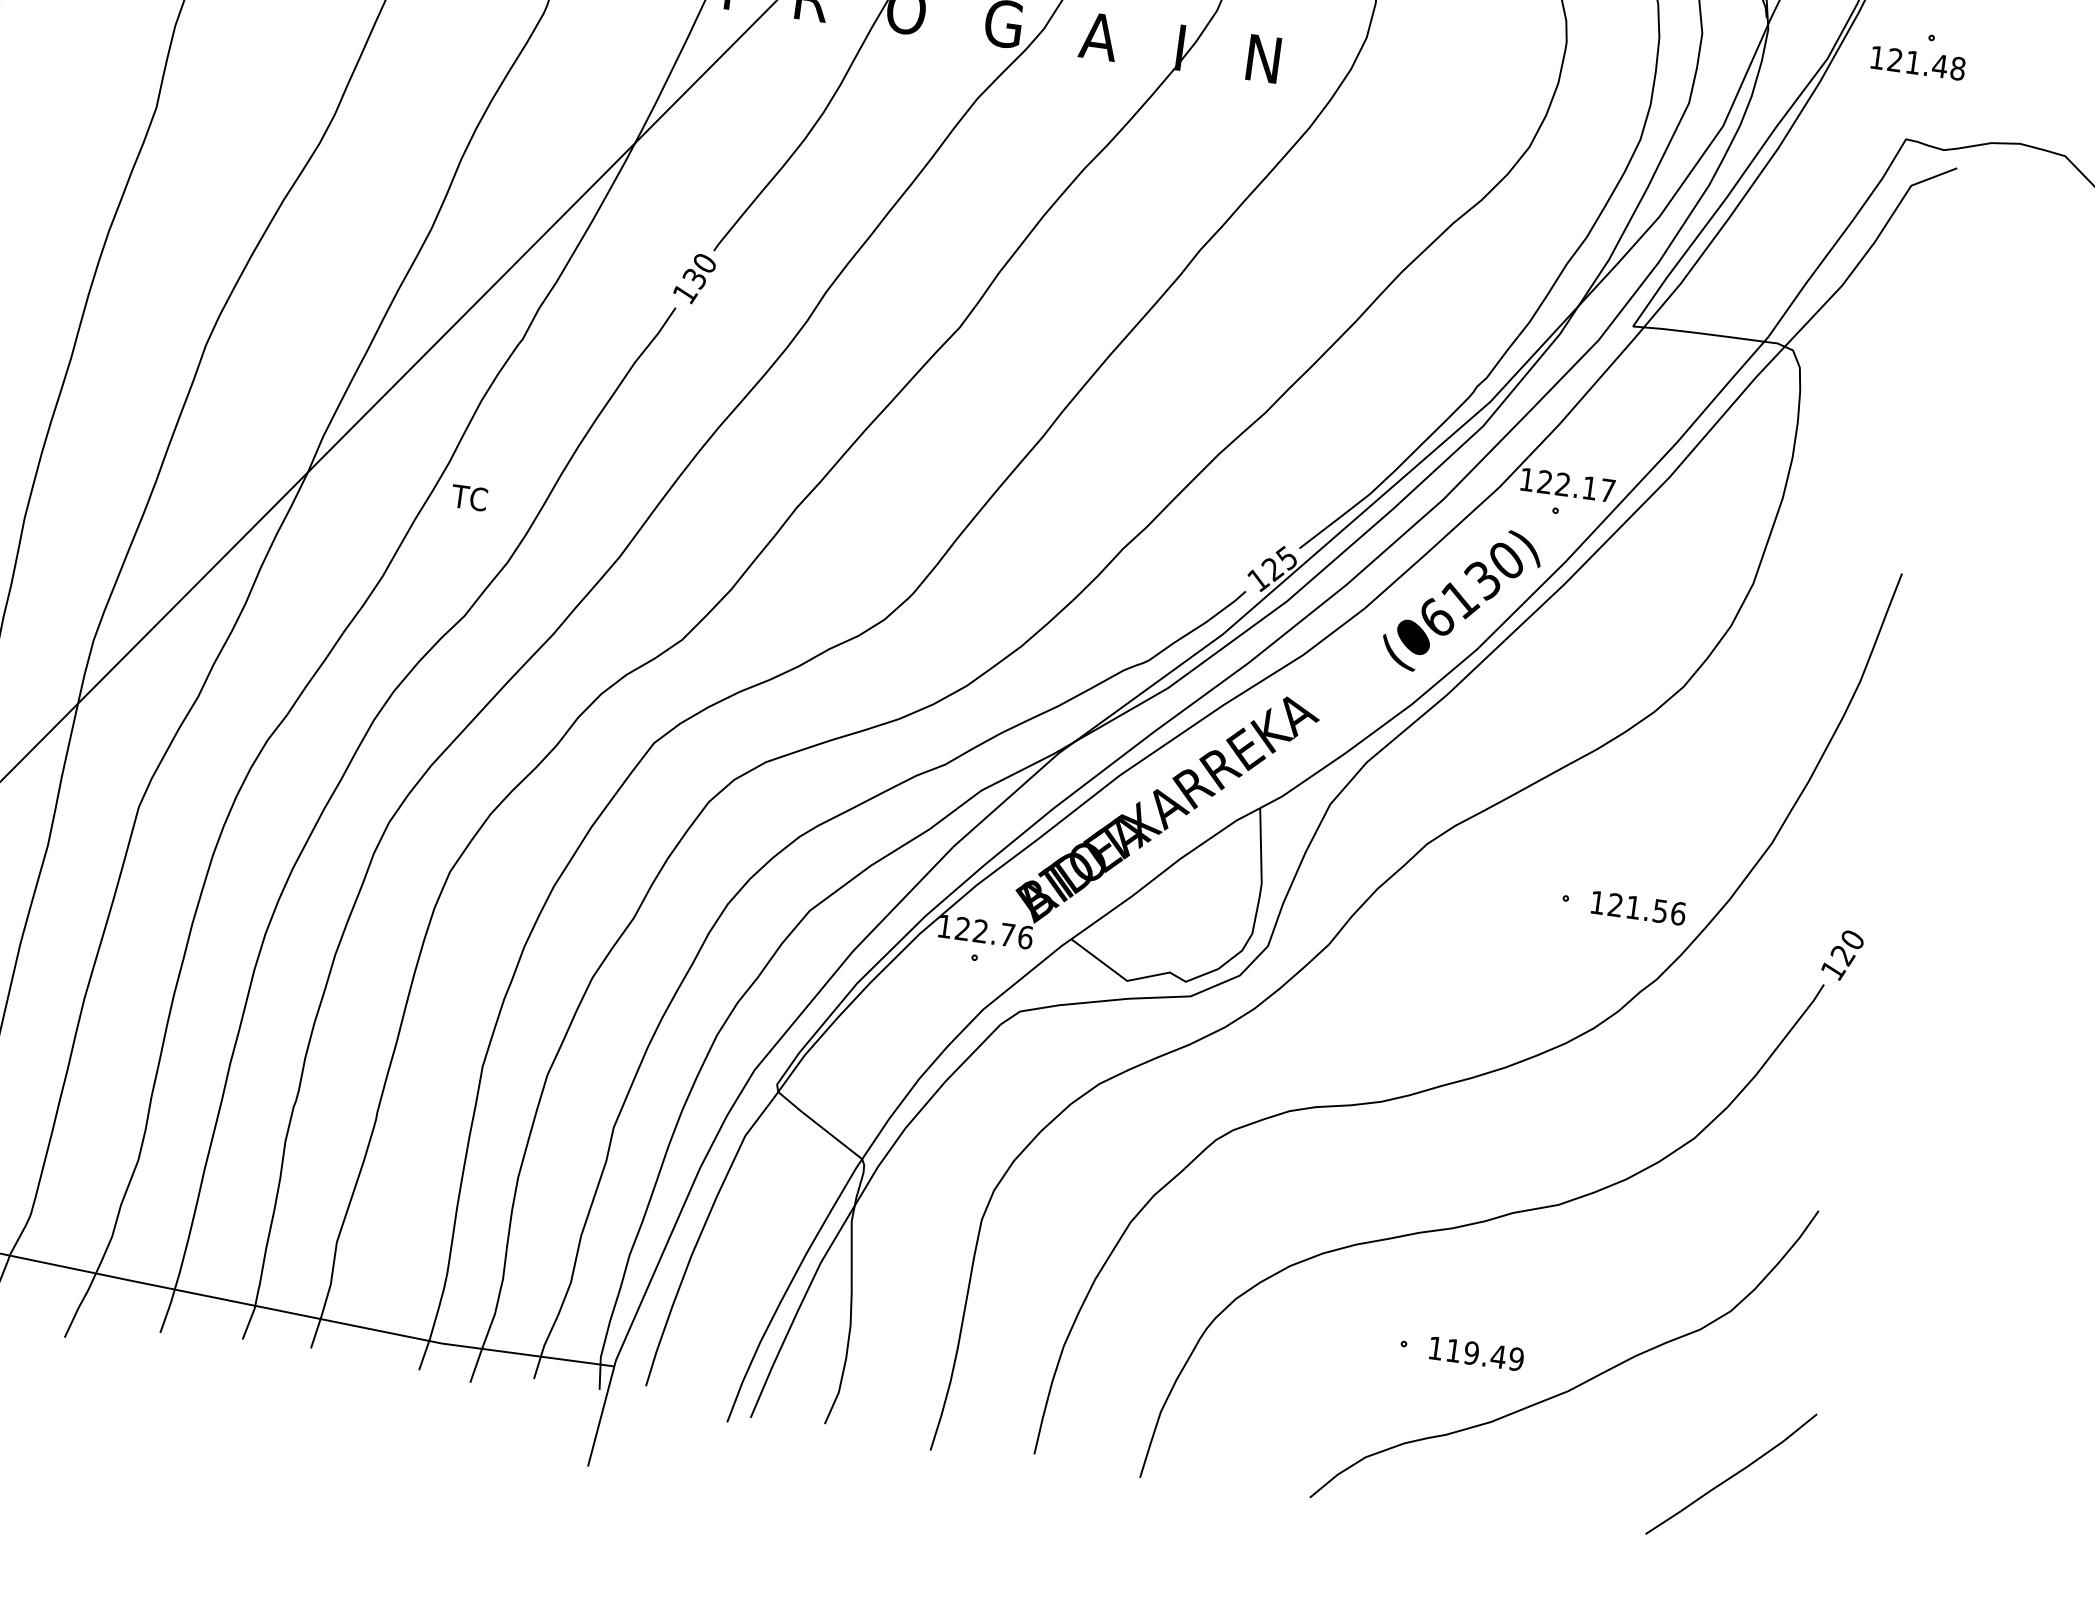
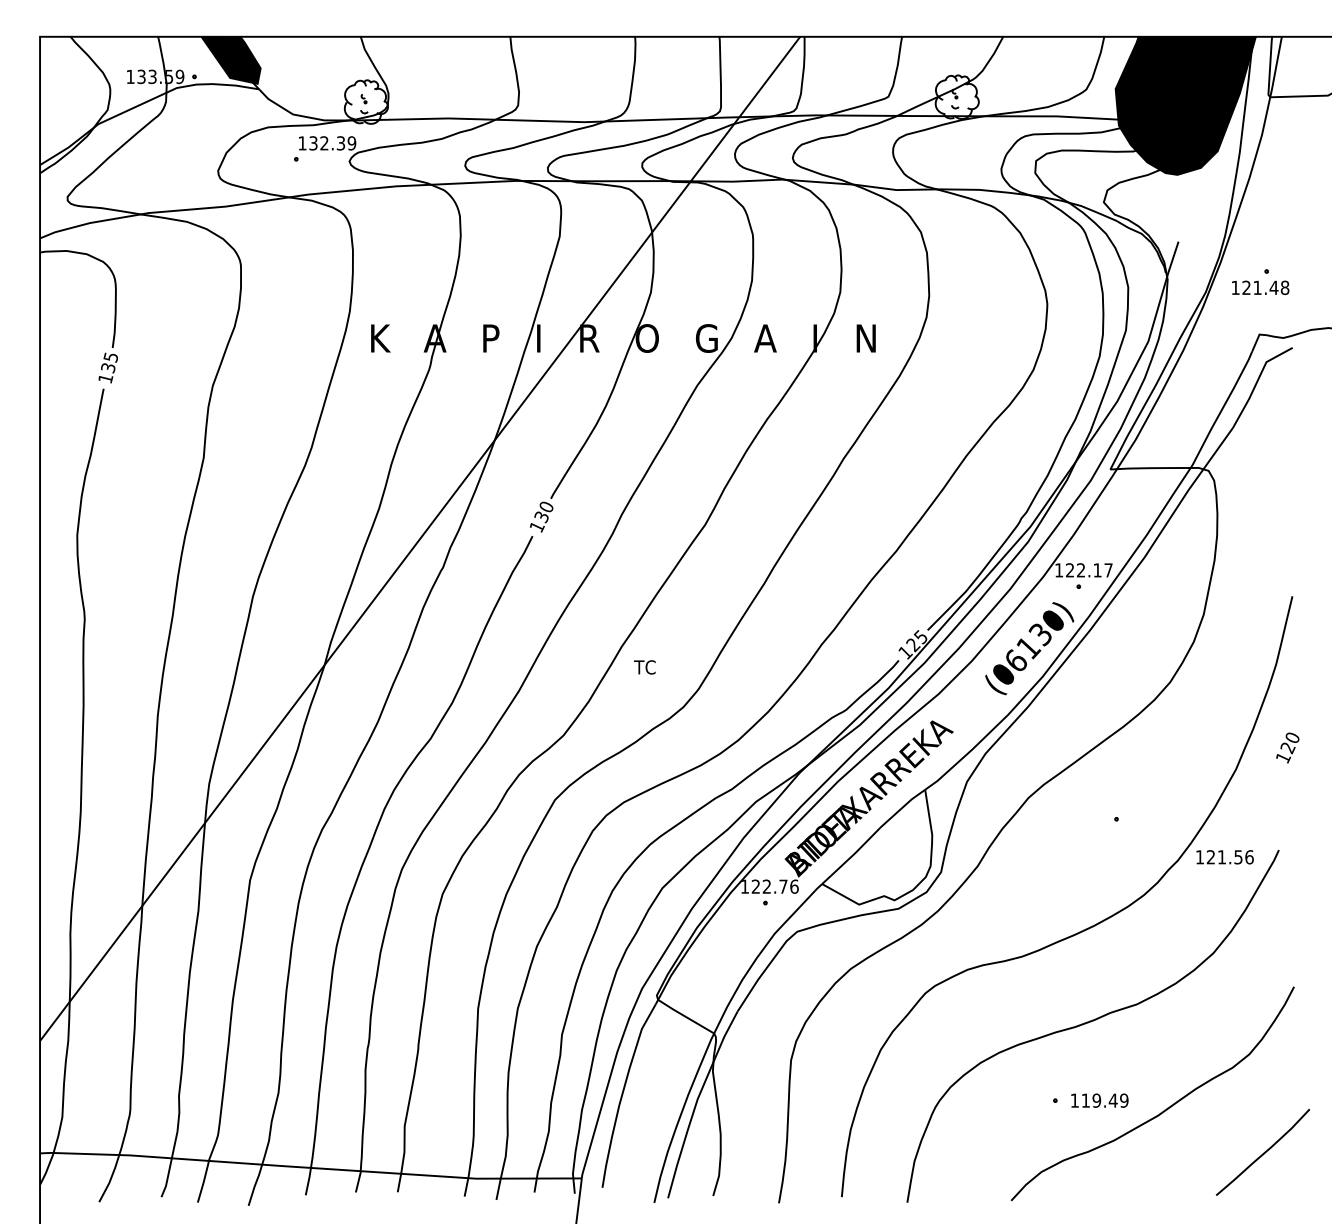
text: (468, 497) -> (644, 667), moved
text: (1637, 908) -> (1224, 857), moved
text: (1842, 954) -> (1287, 747), moved

